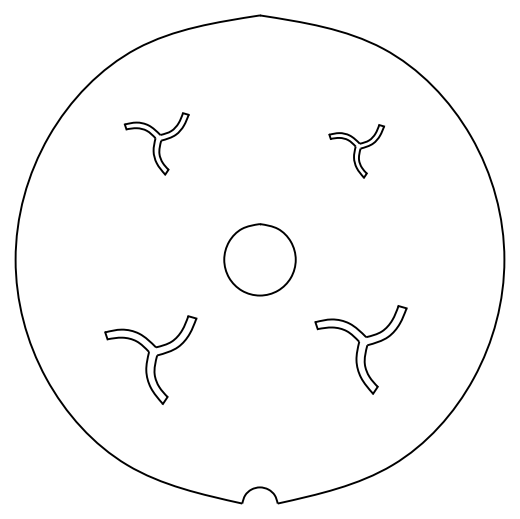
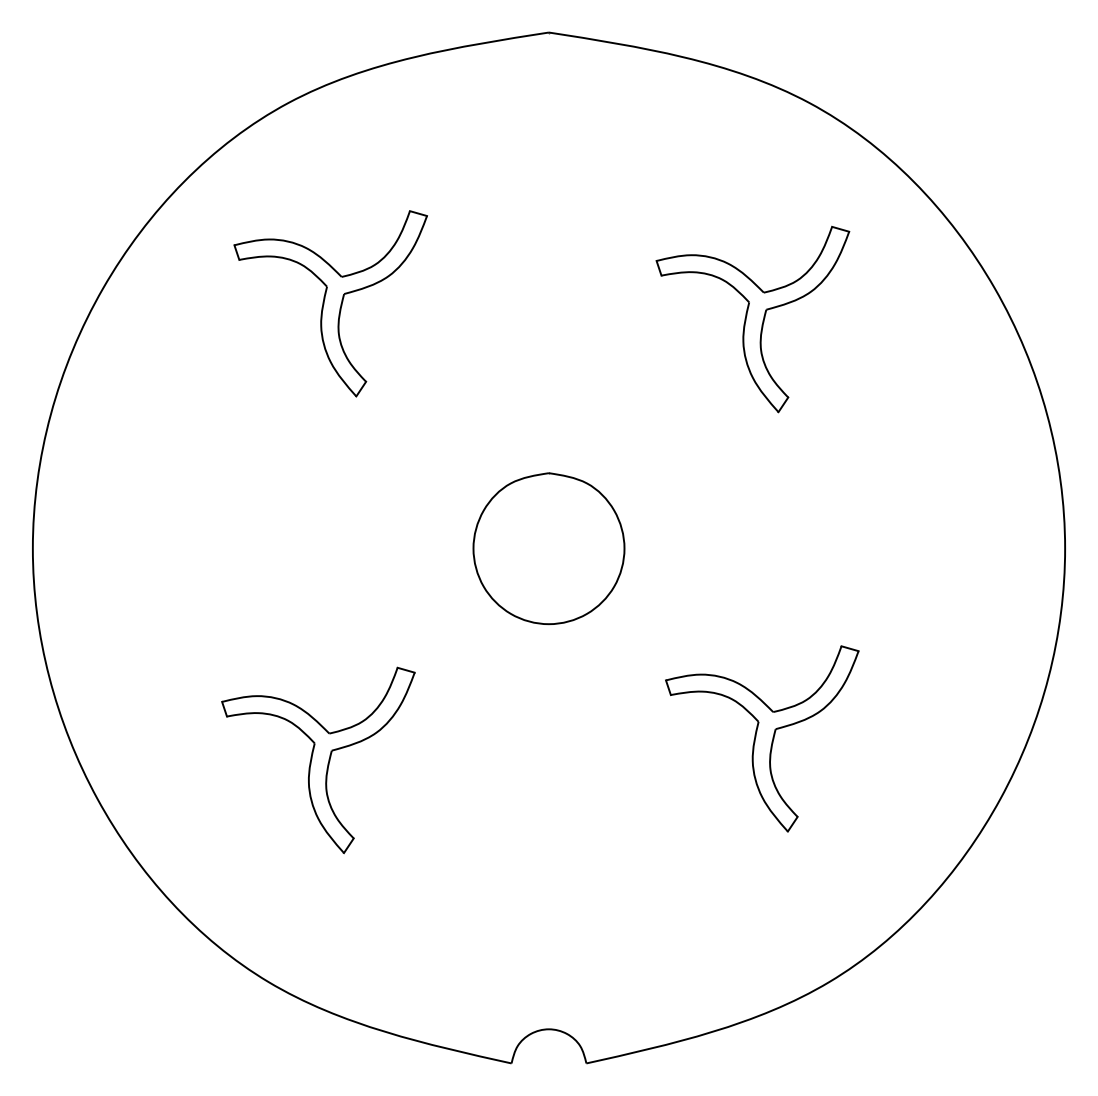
part: (156, 143) -> (330, 303), size x1.43
part: (356, 151) -> (752, 319), size x1.67

